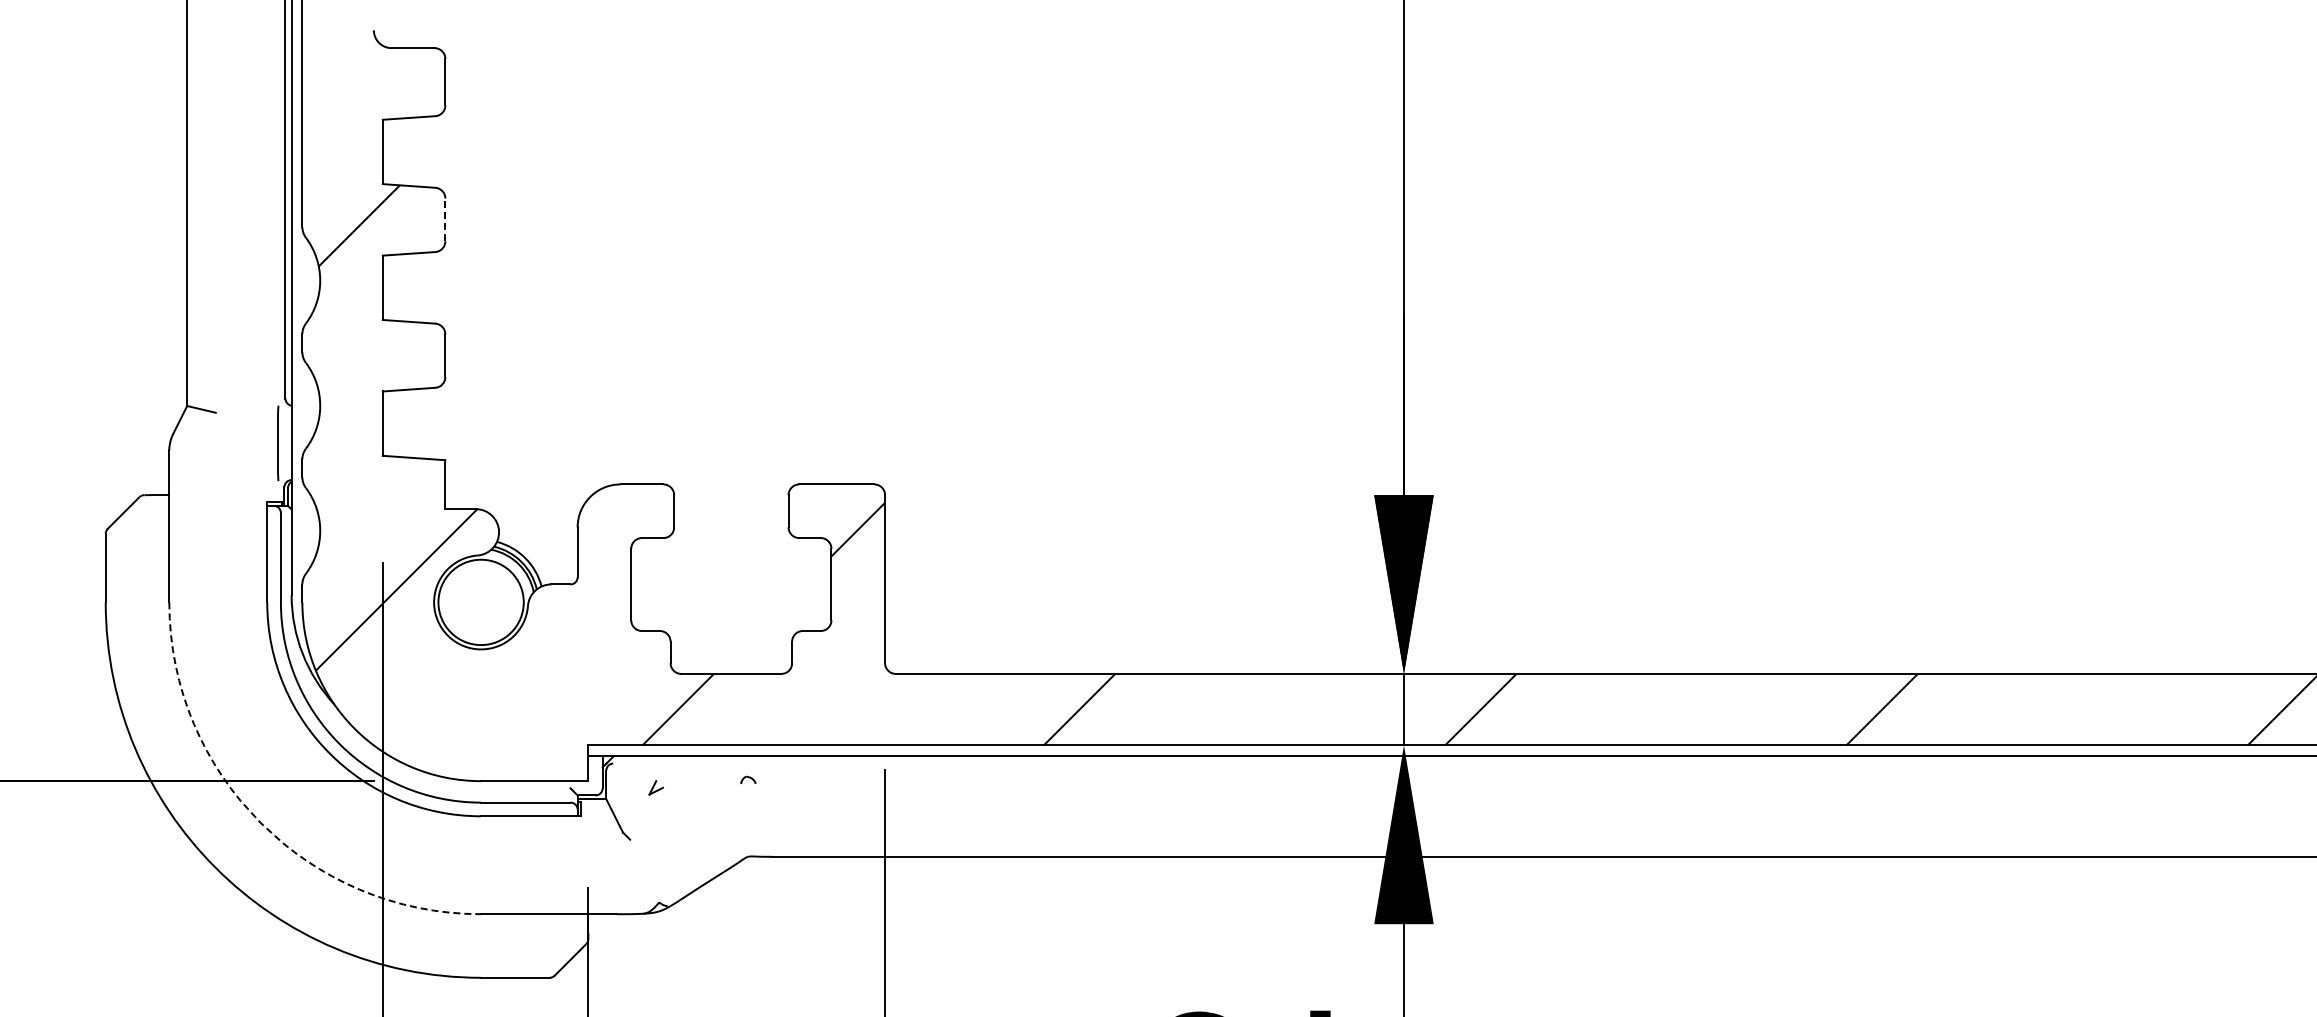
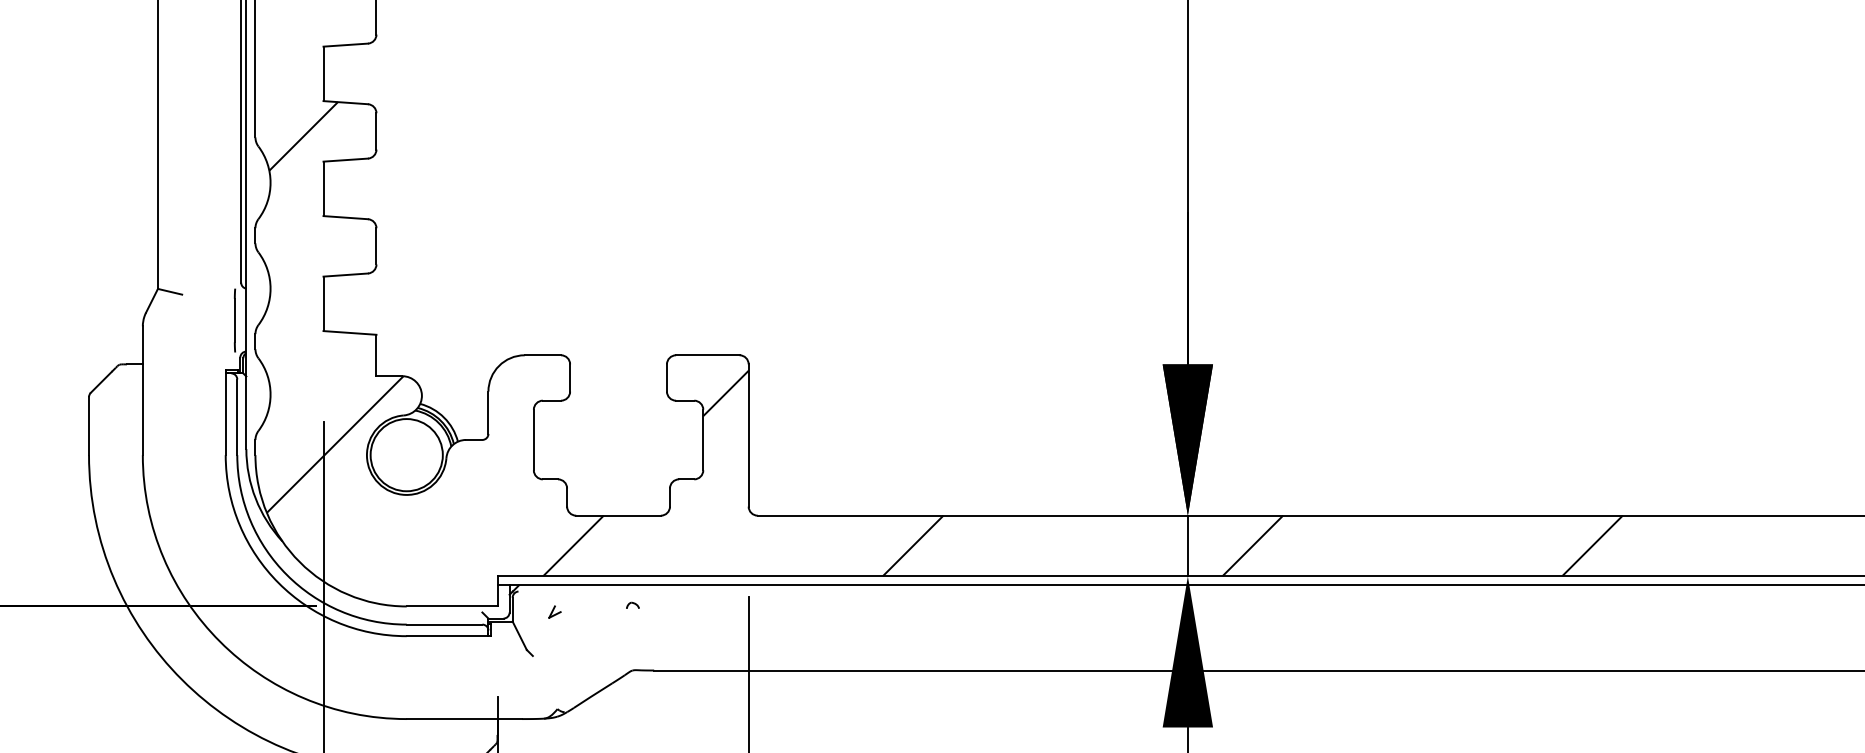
line: (445, 219) -> (376, 131), dashed -> solid
arc: (260, 822) -> (220, 641), dashed -> solid

